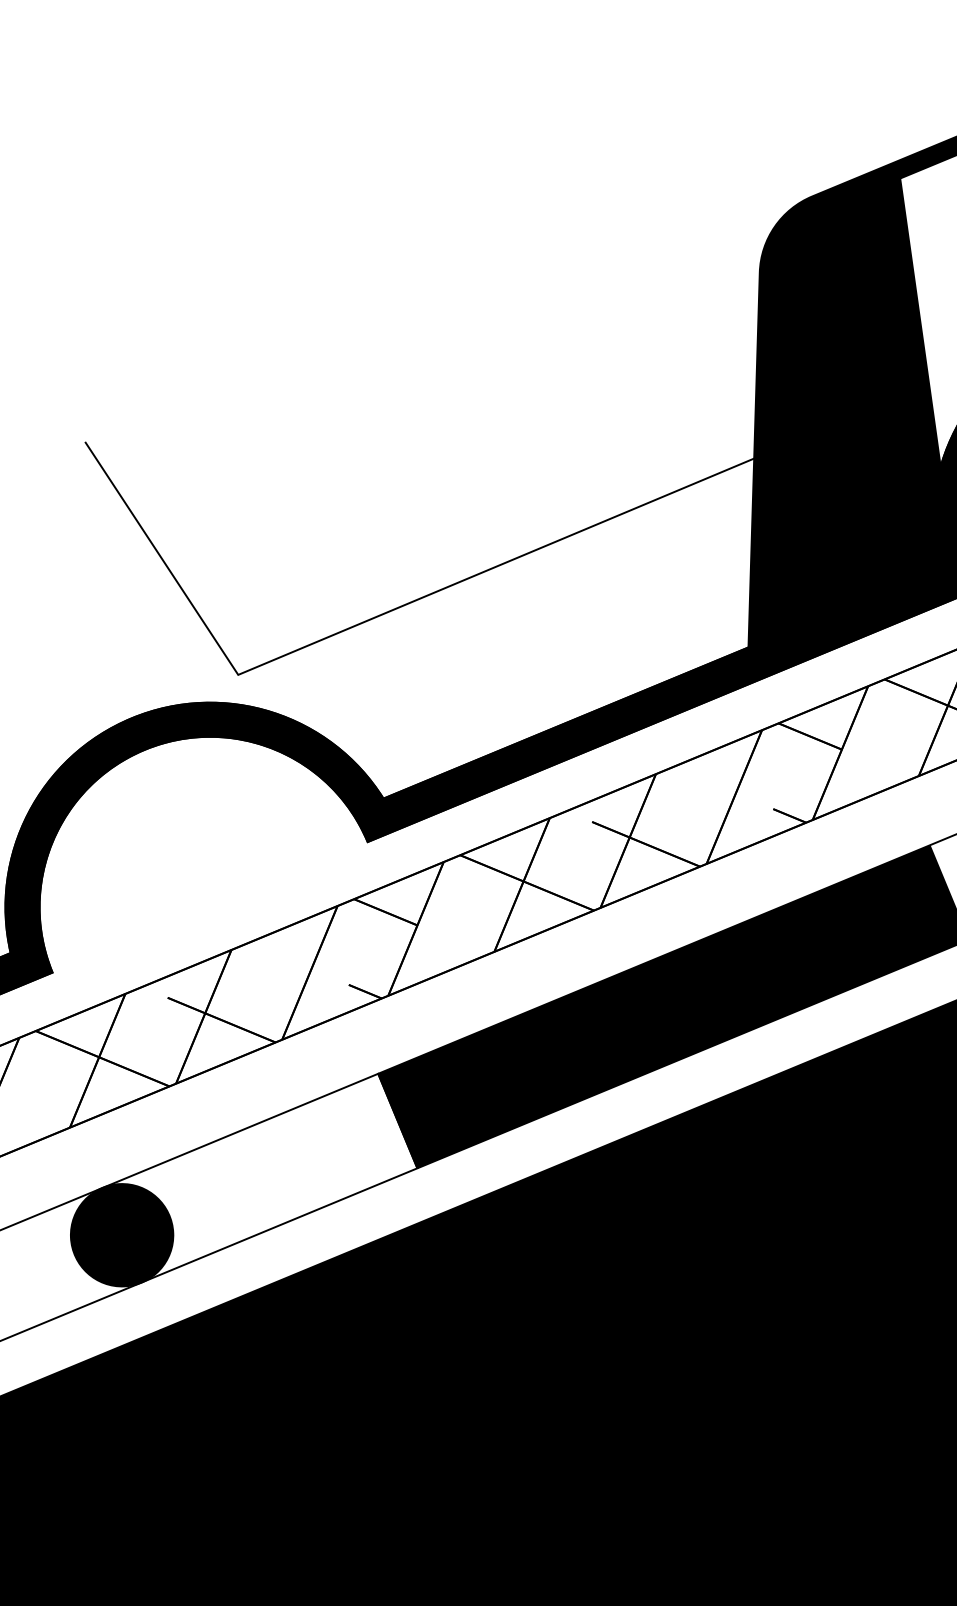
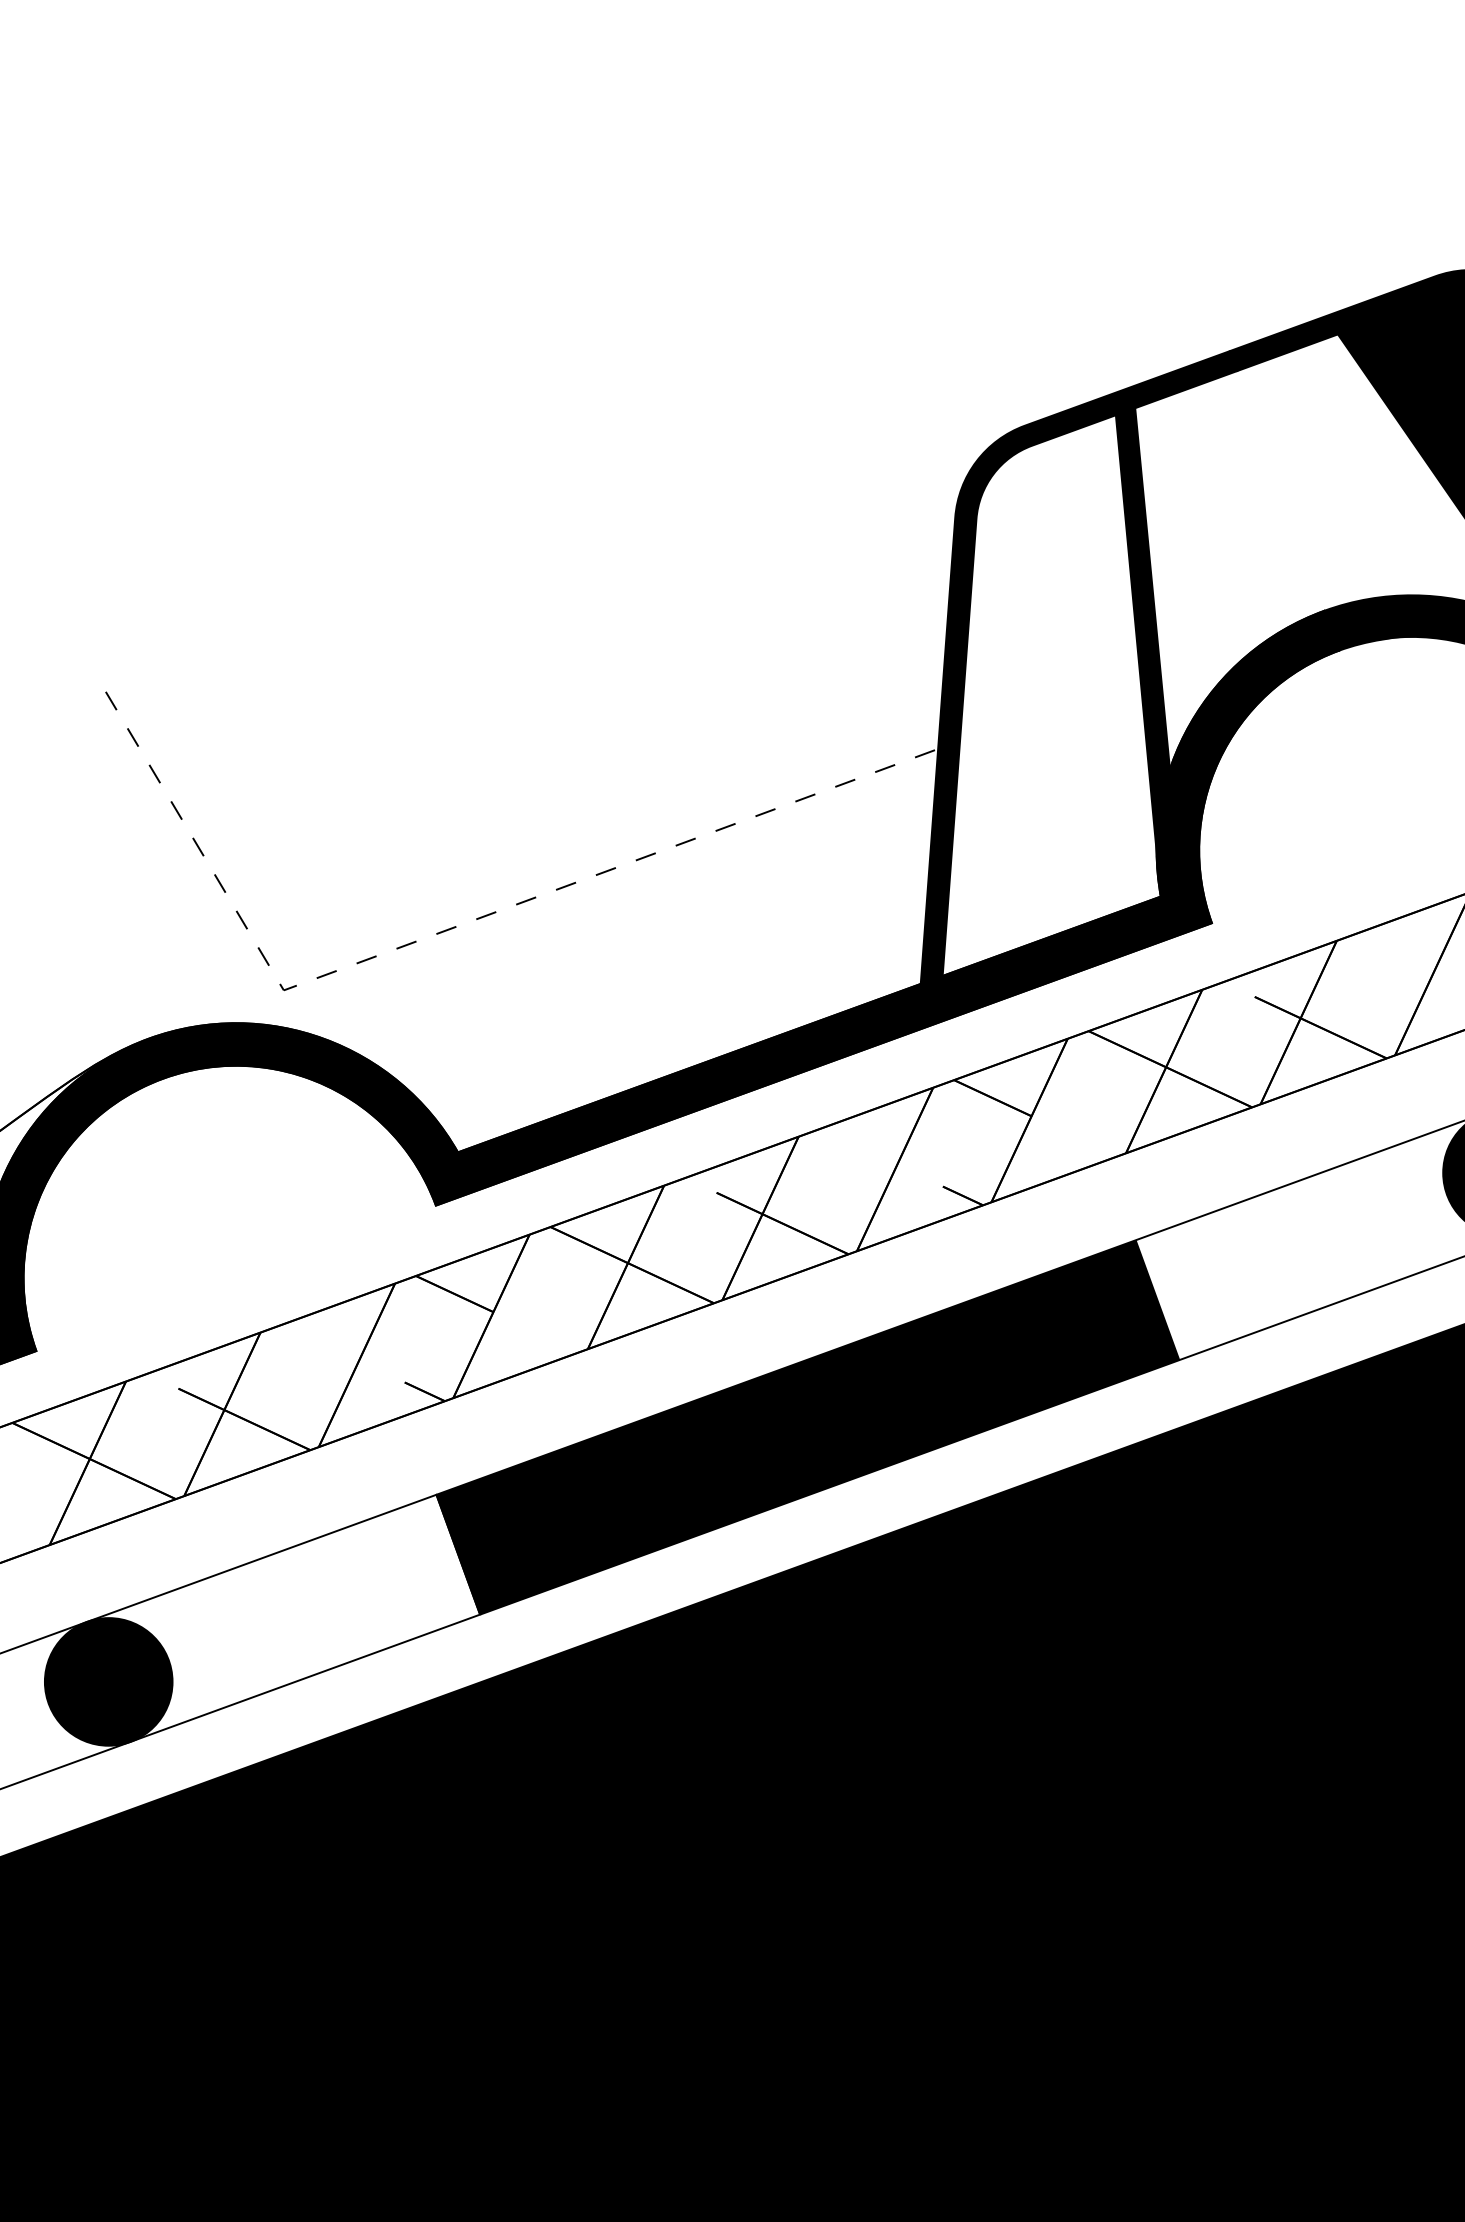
fill: (843, 411) -> (1051, 695), removed
line: (368, 620) -> (448, 929), solid -> dashed

